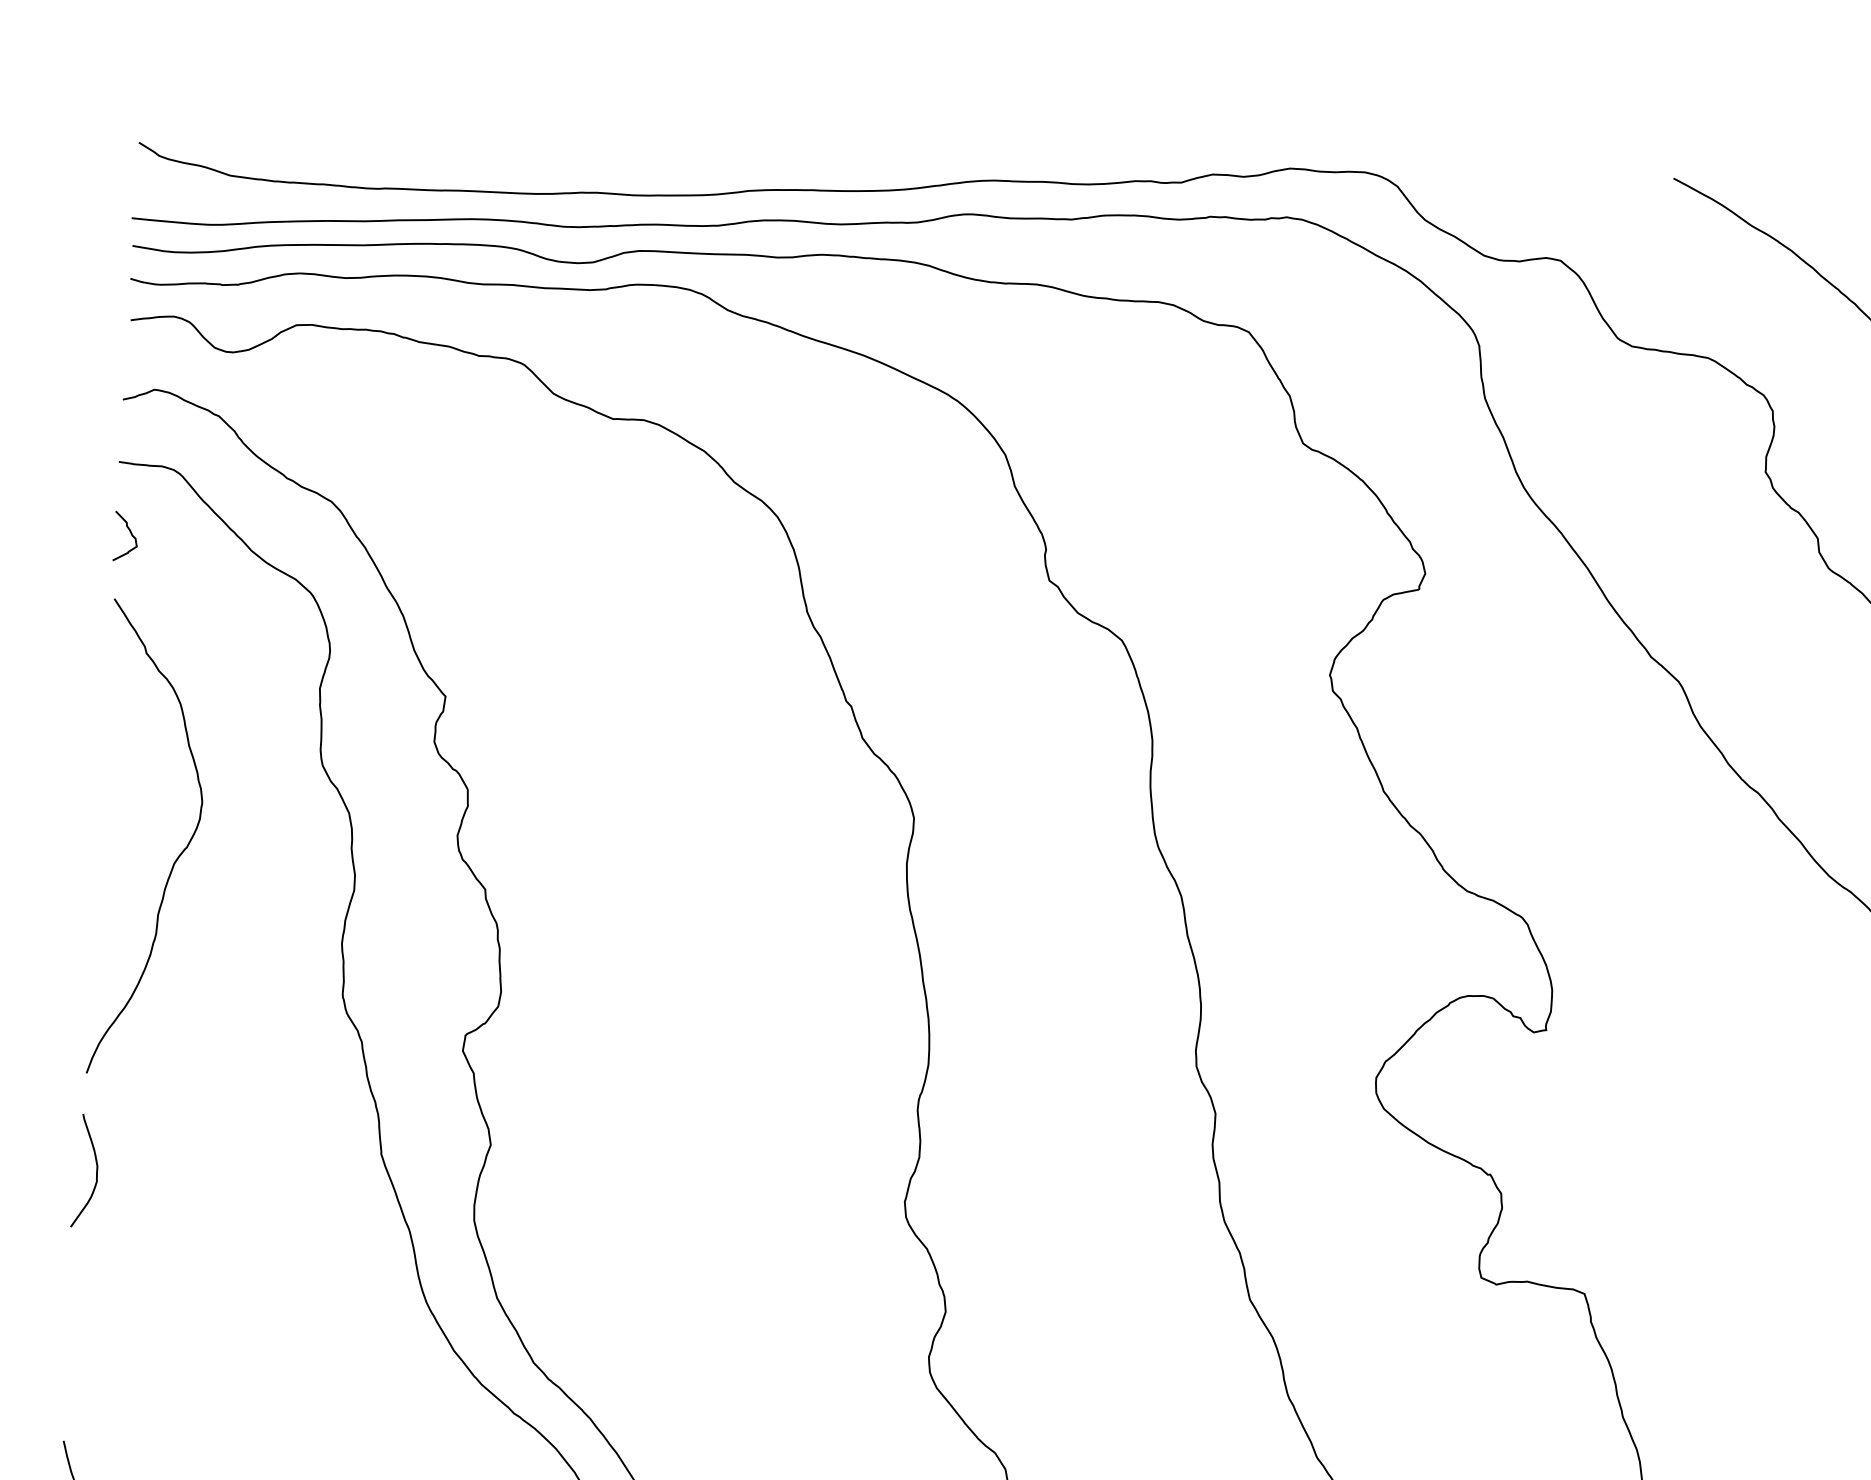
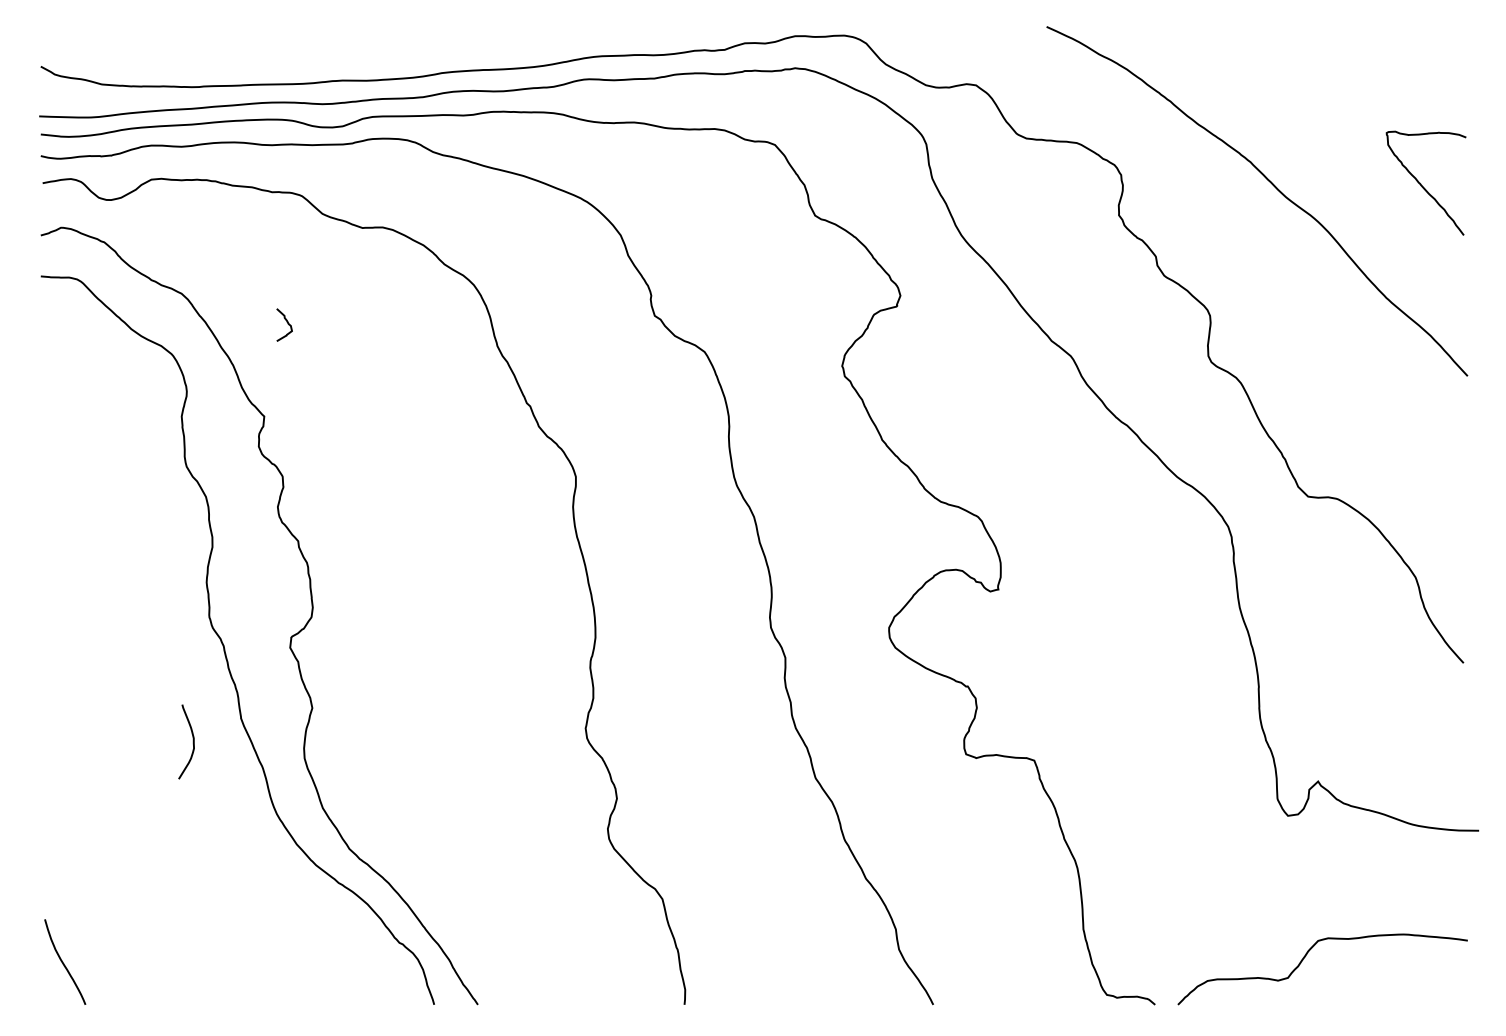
curve: (129, 532) -> (286, 322), moved
curve: (177, 855) -> (95, 531), removed
curve: (95, 1171) -> (192, 741), moved

